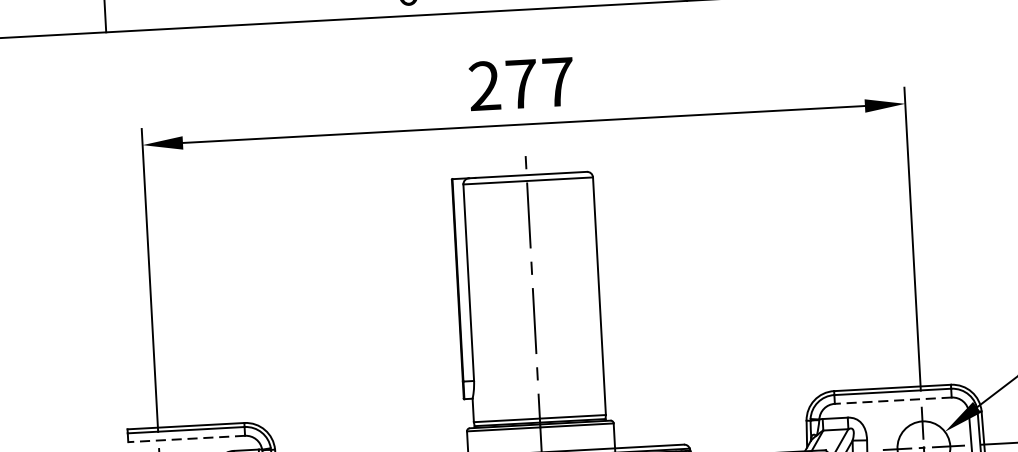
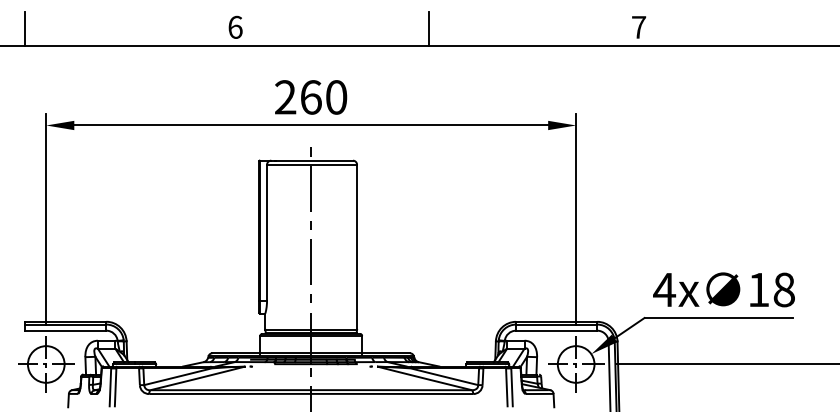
text: (539, 83) -> (323, 97), 277 -> 260
line: (892, 400) -> (556, 330), dashed -> solid
line: (186, 438) -> (65, 330), dashed -> solid

